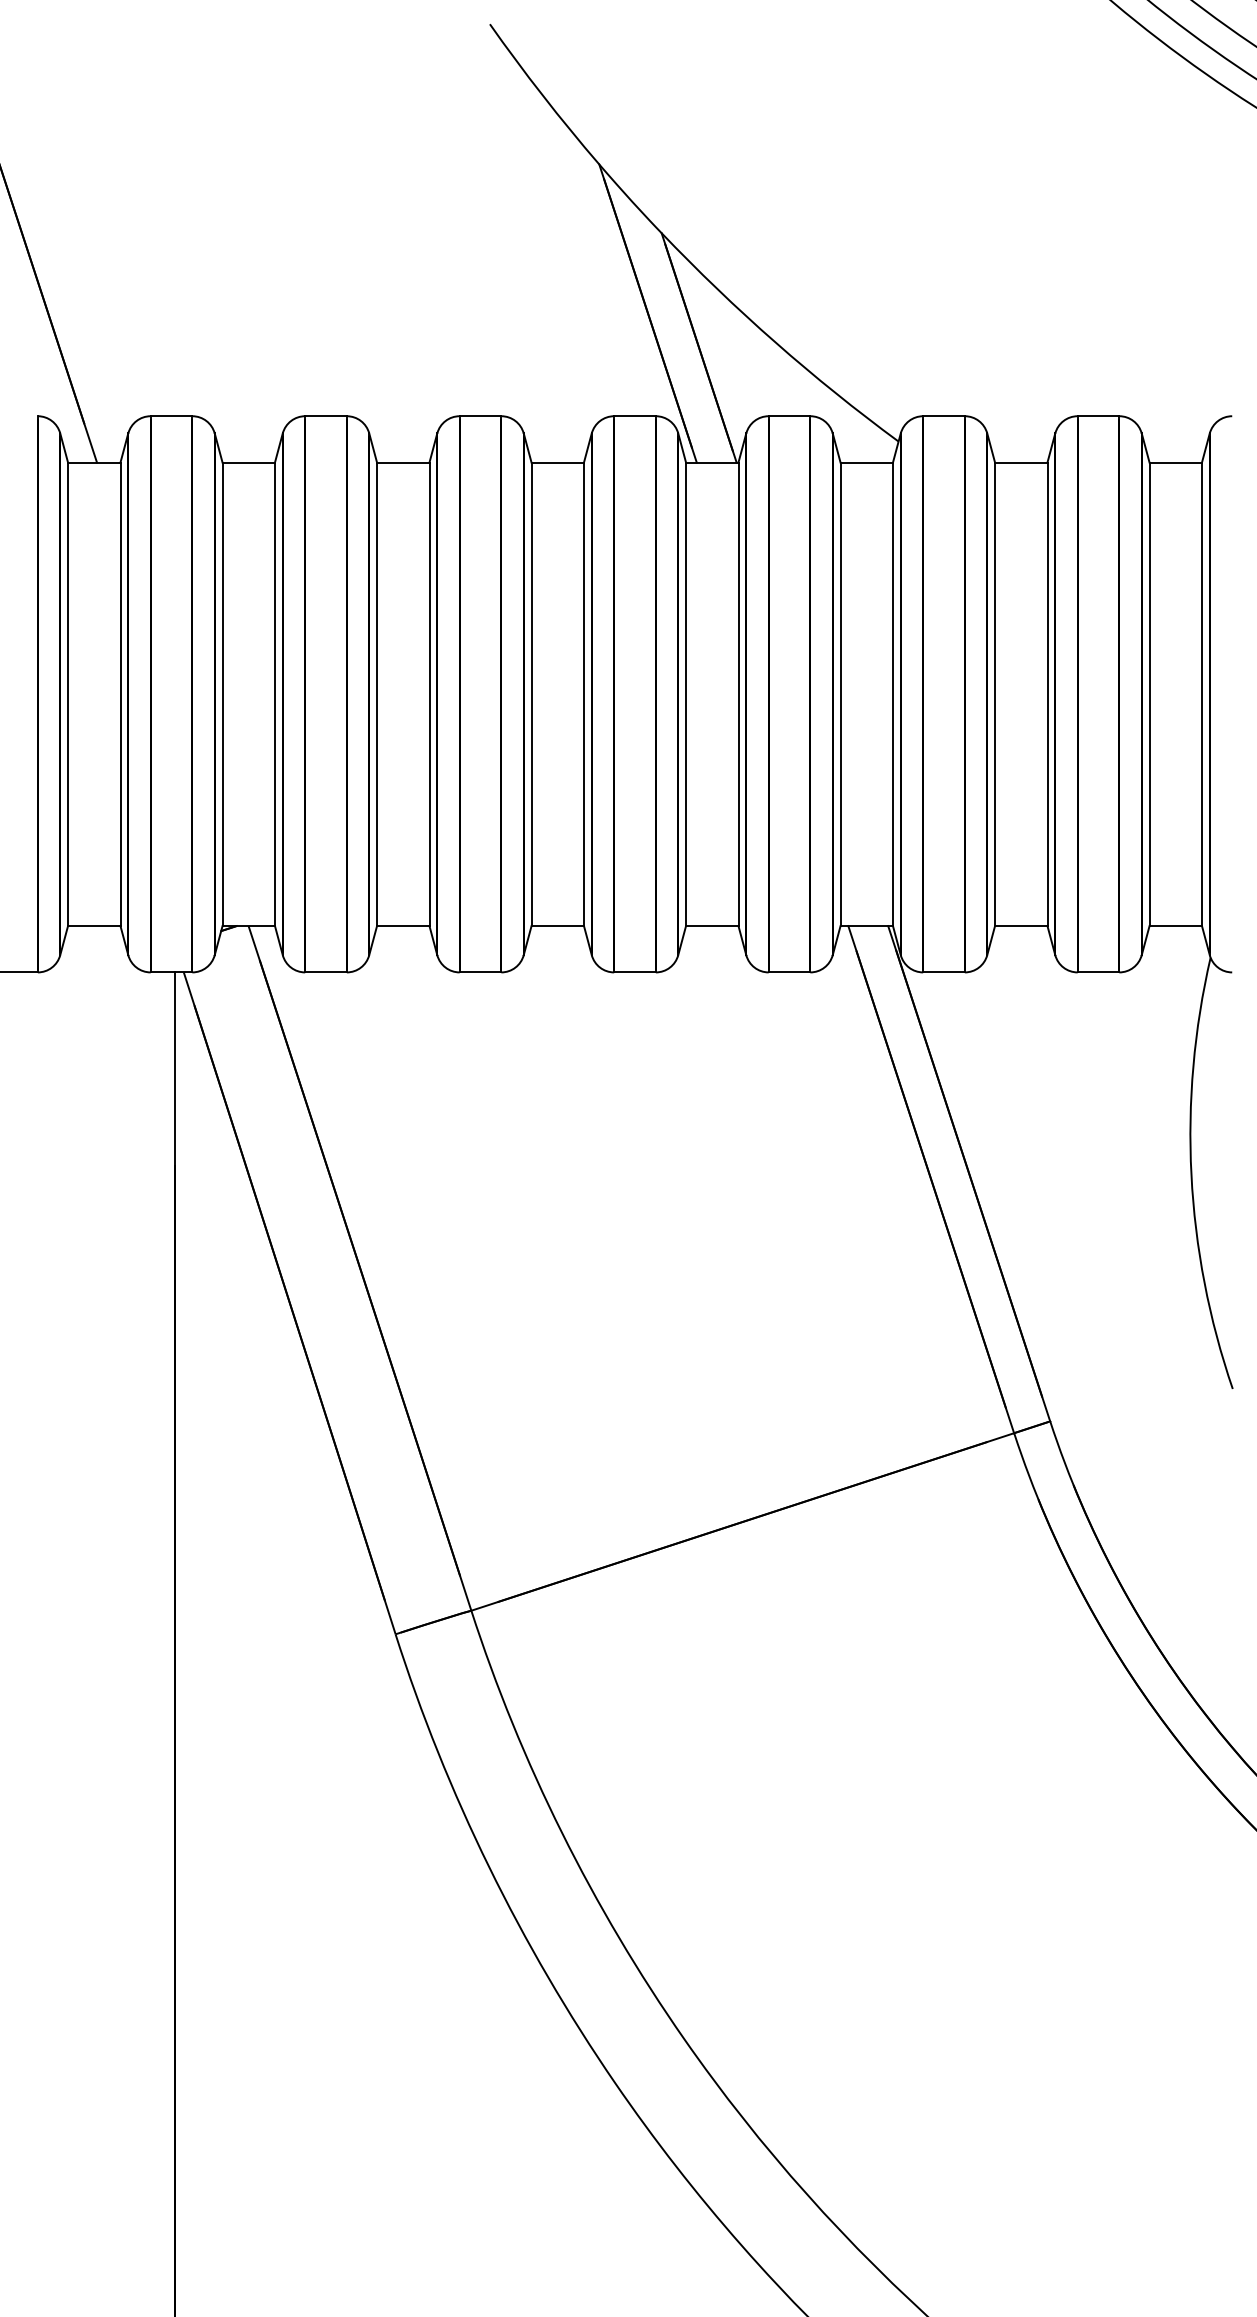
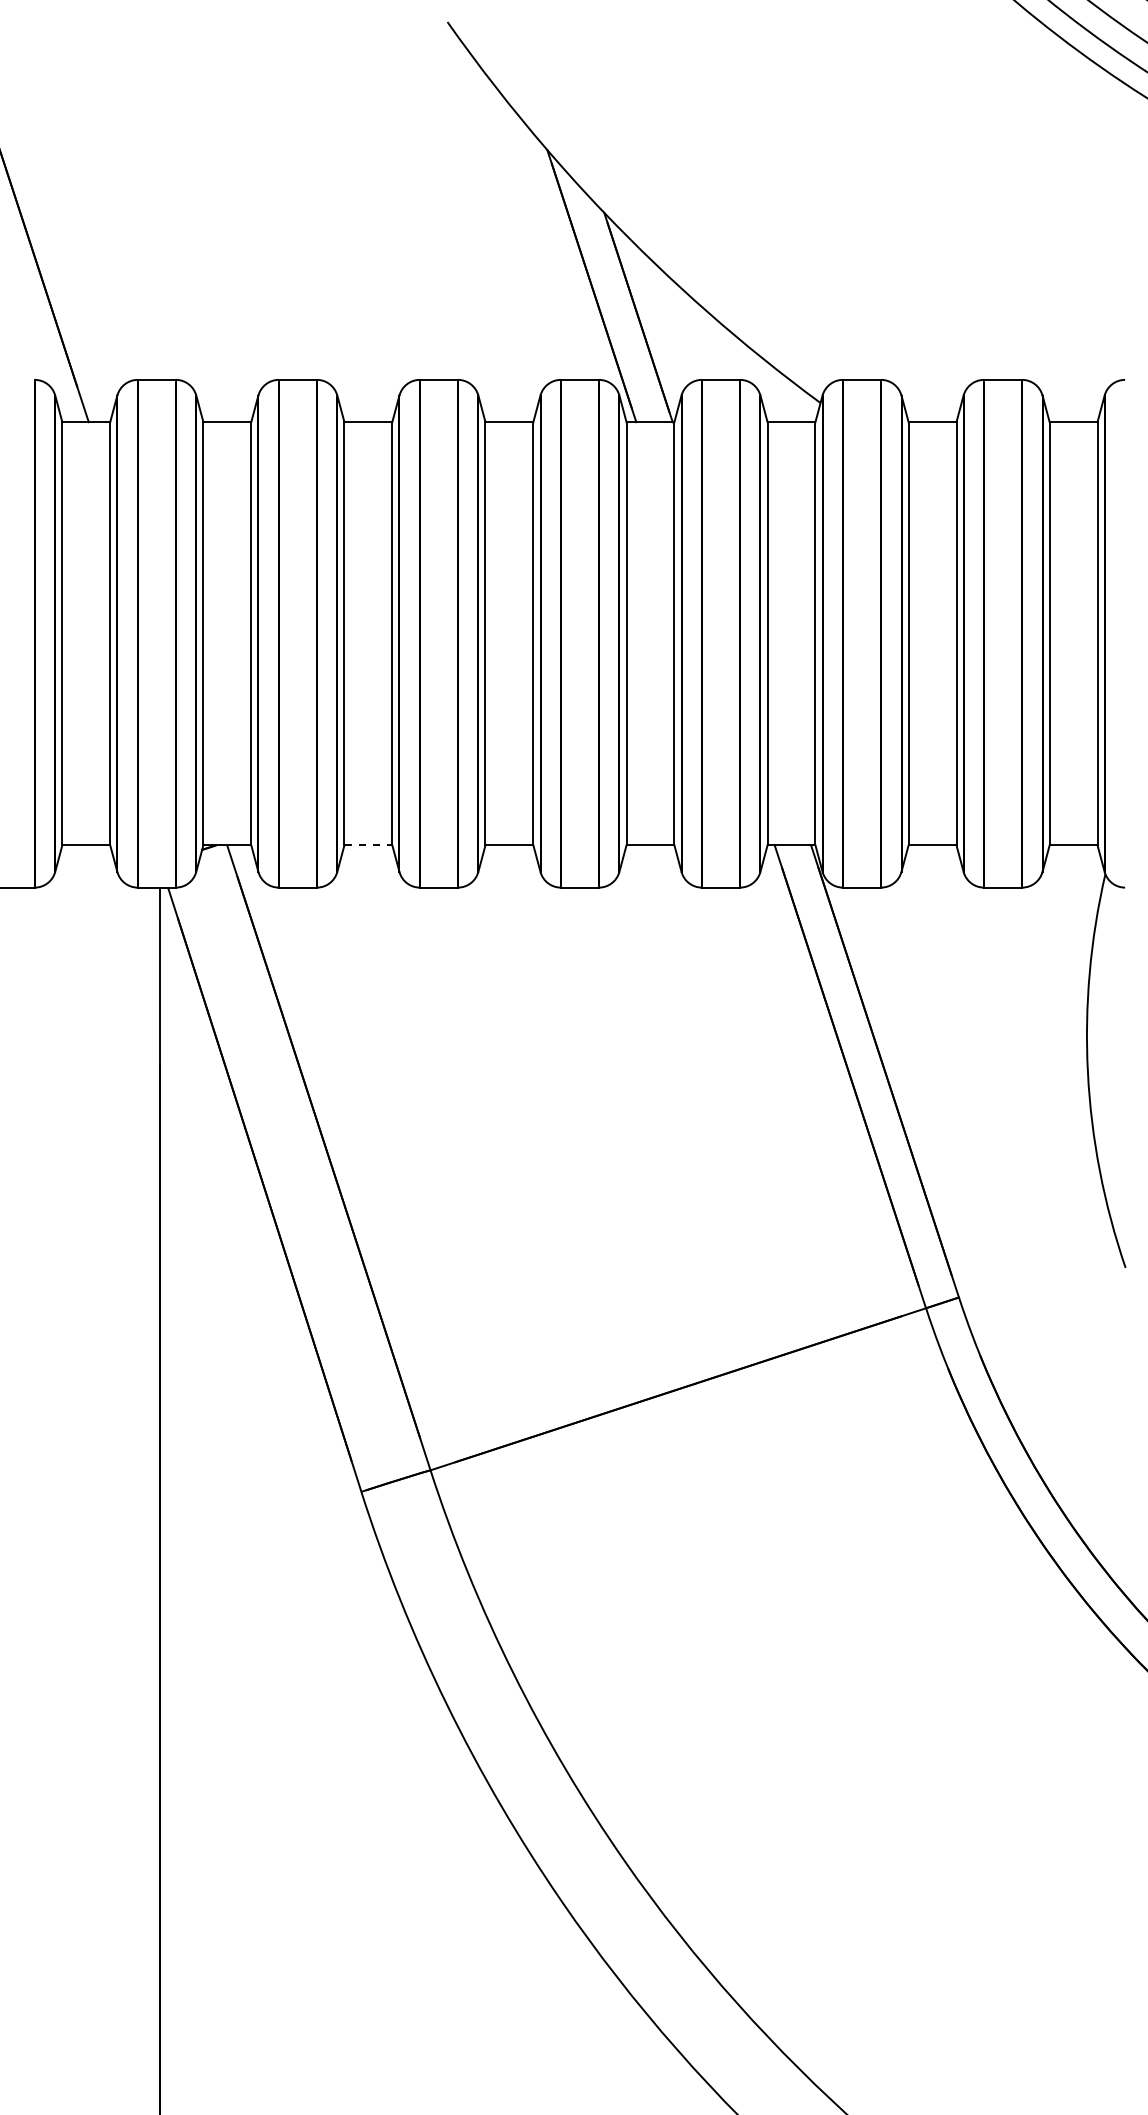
line: (403, 926) -> (368, 845), solid -> dashed

